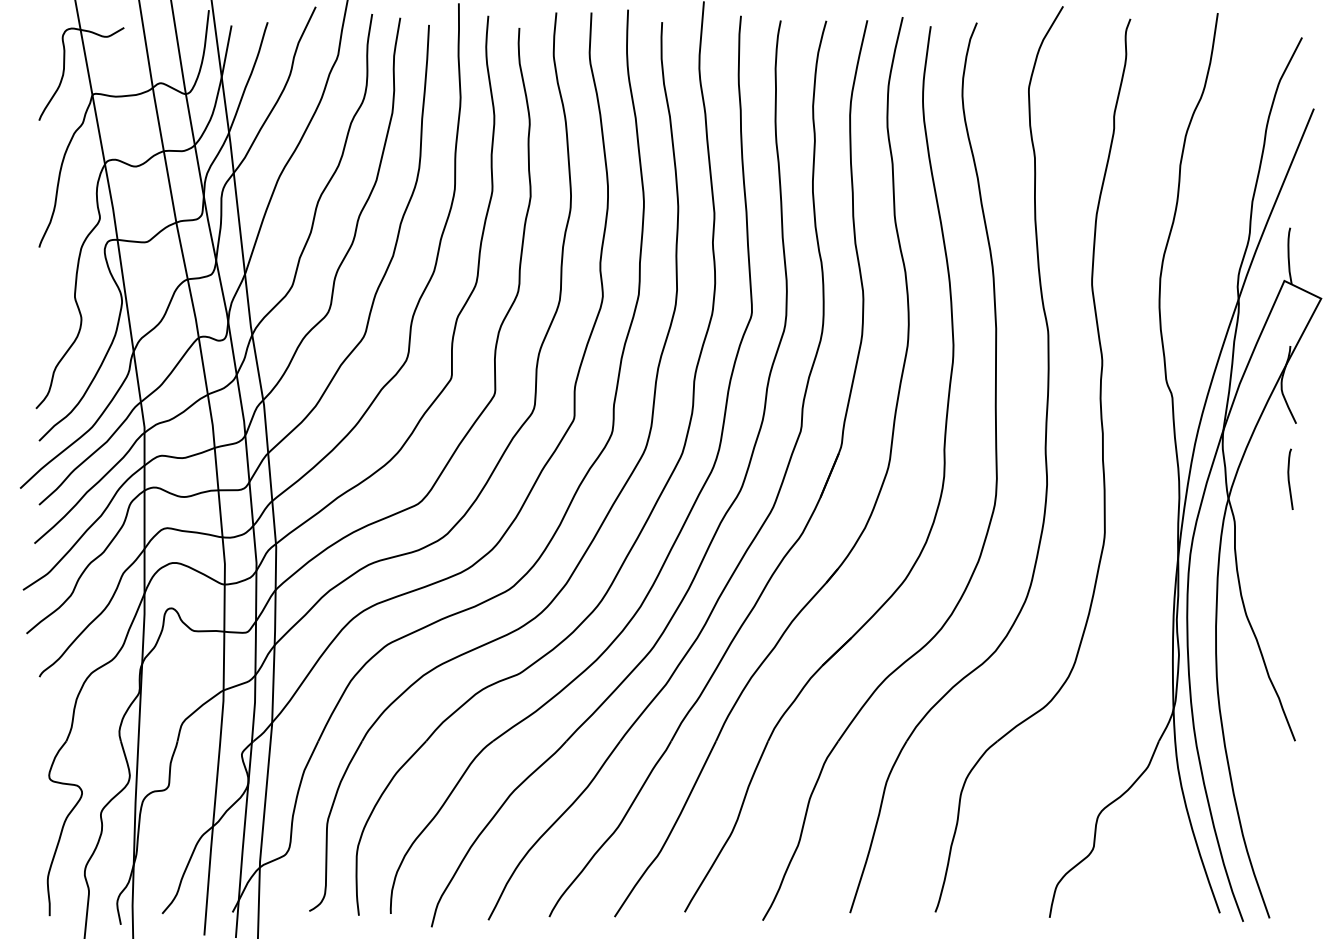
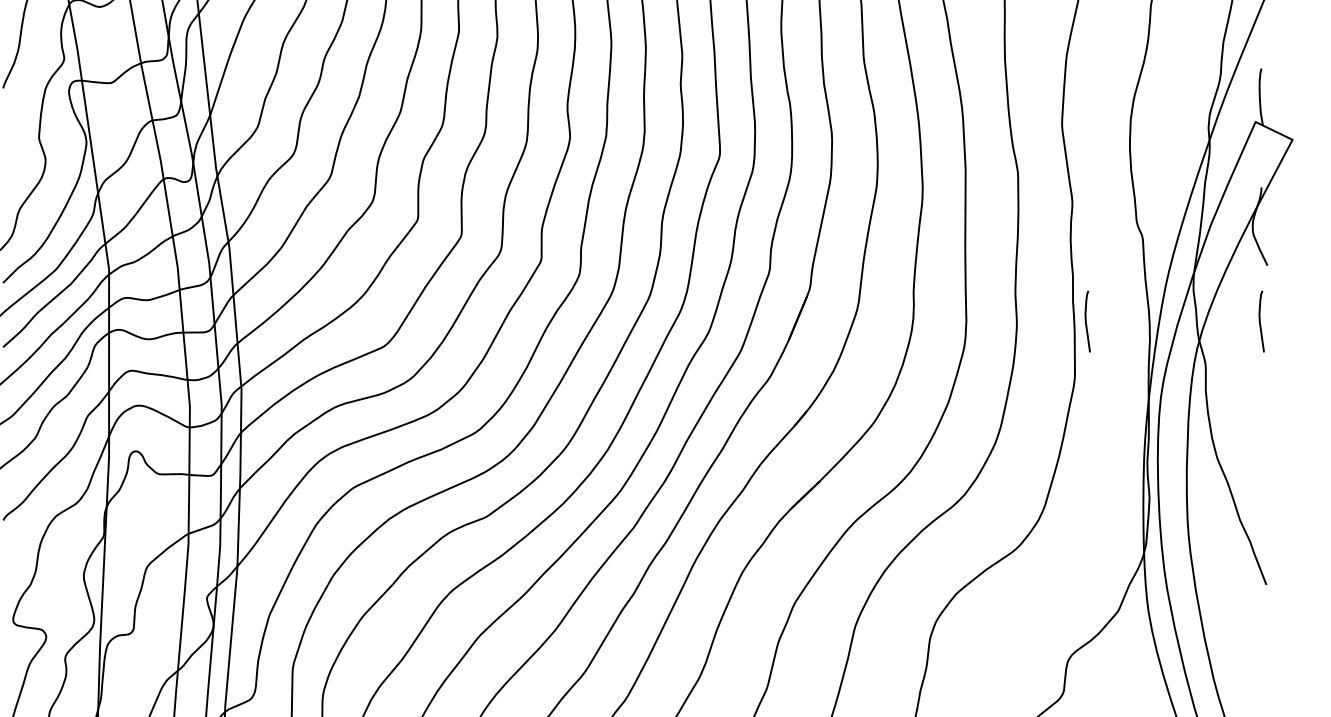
curve: (1116, 478) -> (1086, 320), added

